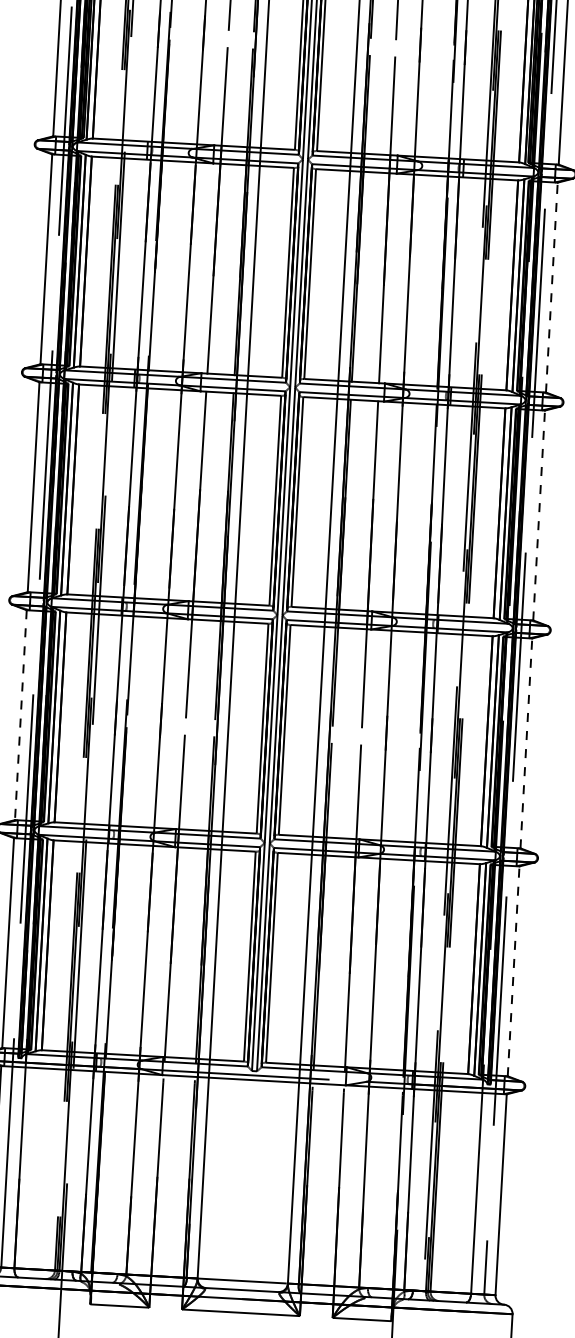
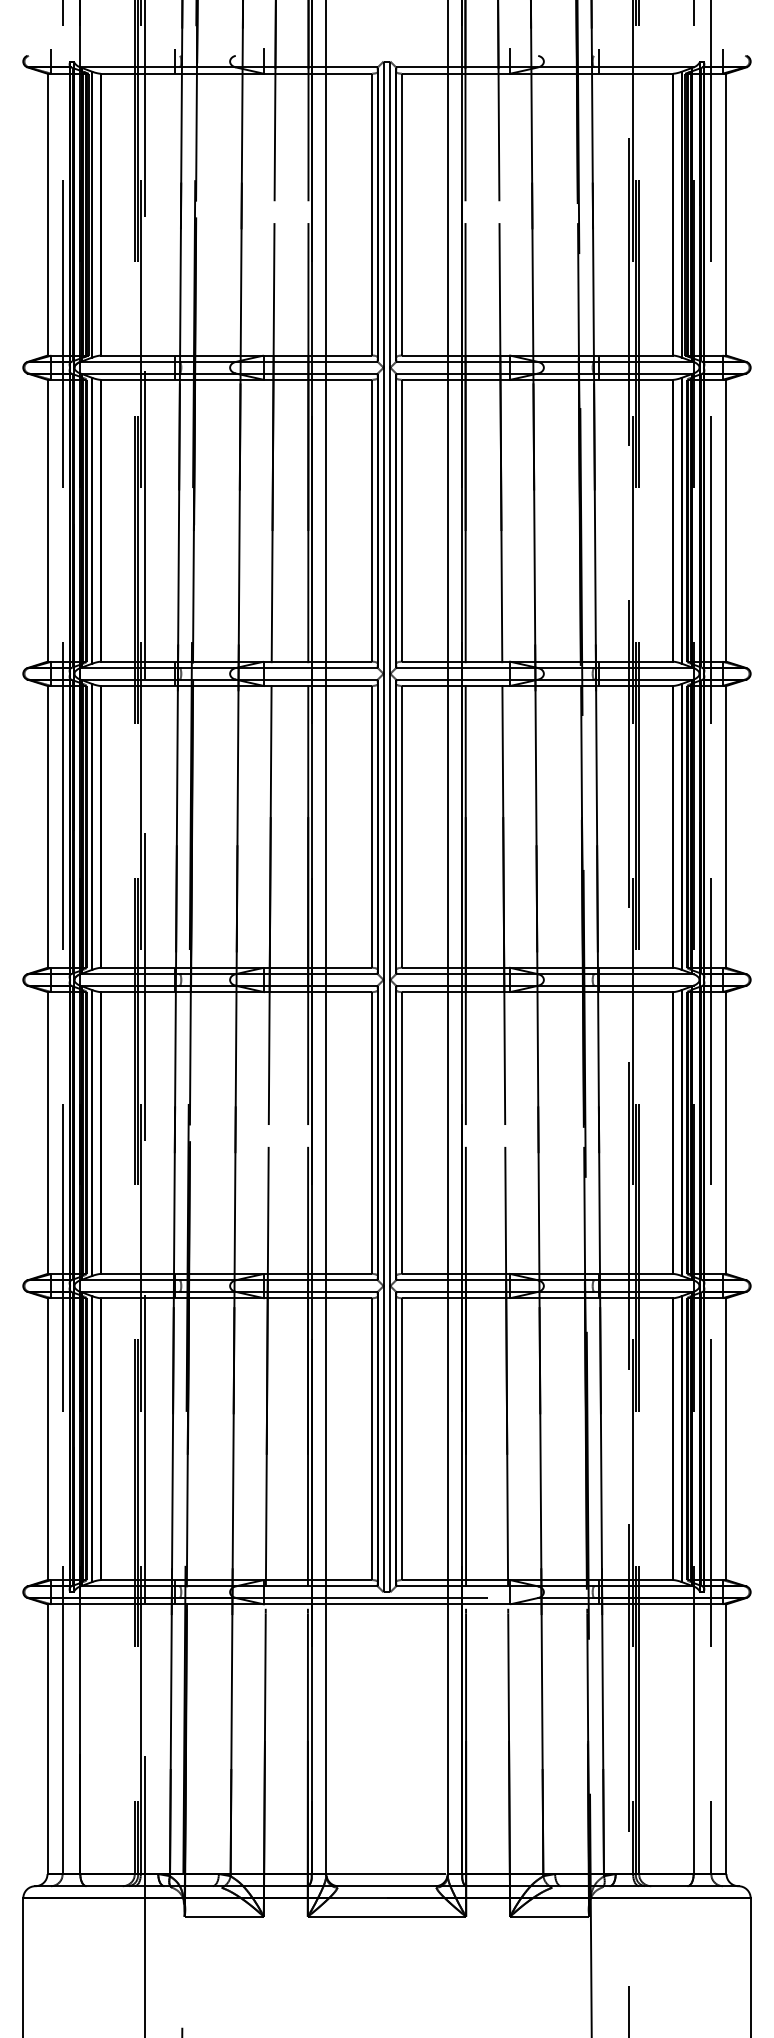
line: (551, 287) -> (726, 520), dashed -> solid
line: (539, 515) -> (726, 826), dashed -> solid
line: (20, 715) -> (47, 1133), dashed -> solid
line: (526, 743) -> (726, 1133), dashed -> solid
line: (513, 971) -> (726, 1439), dashed -> solid

